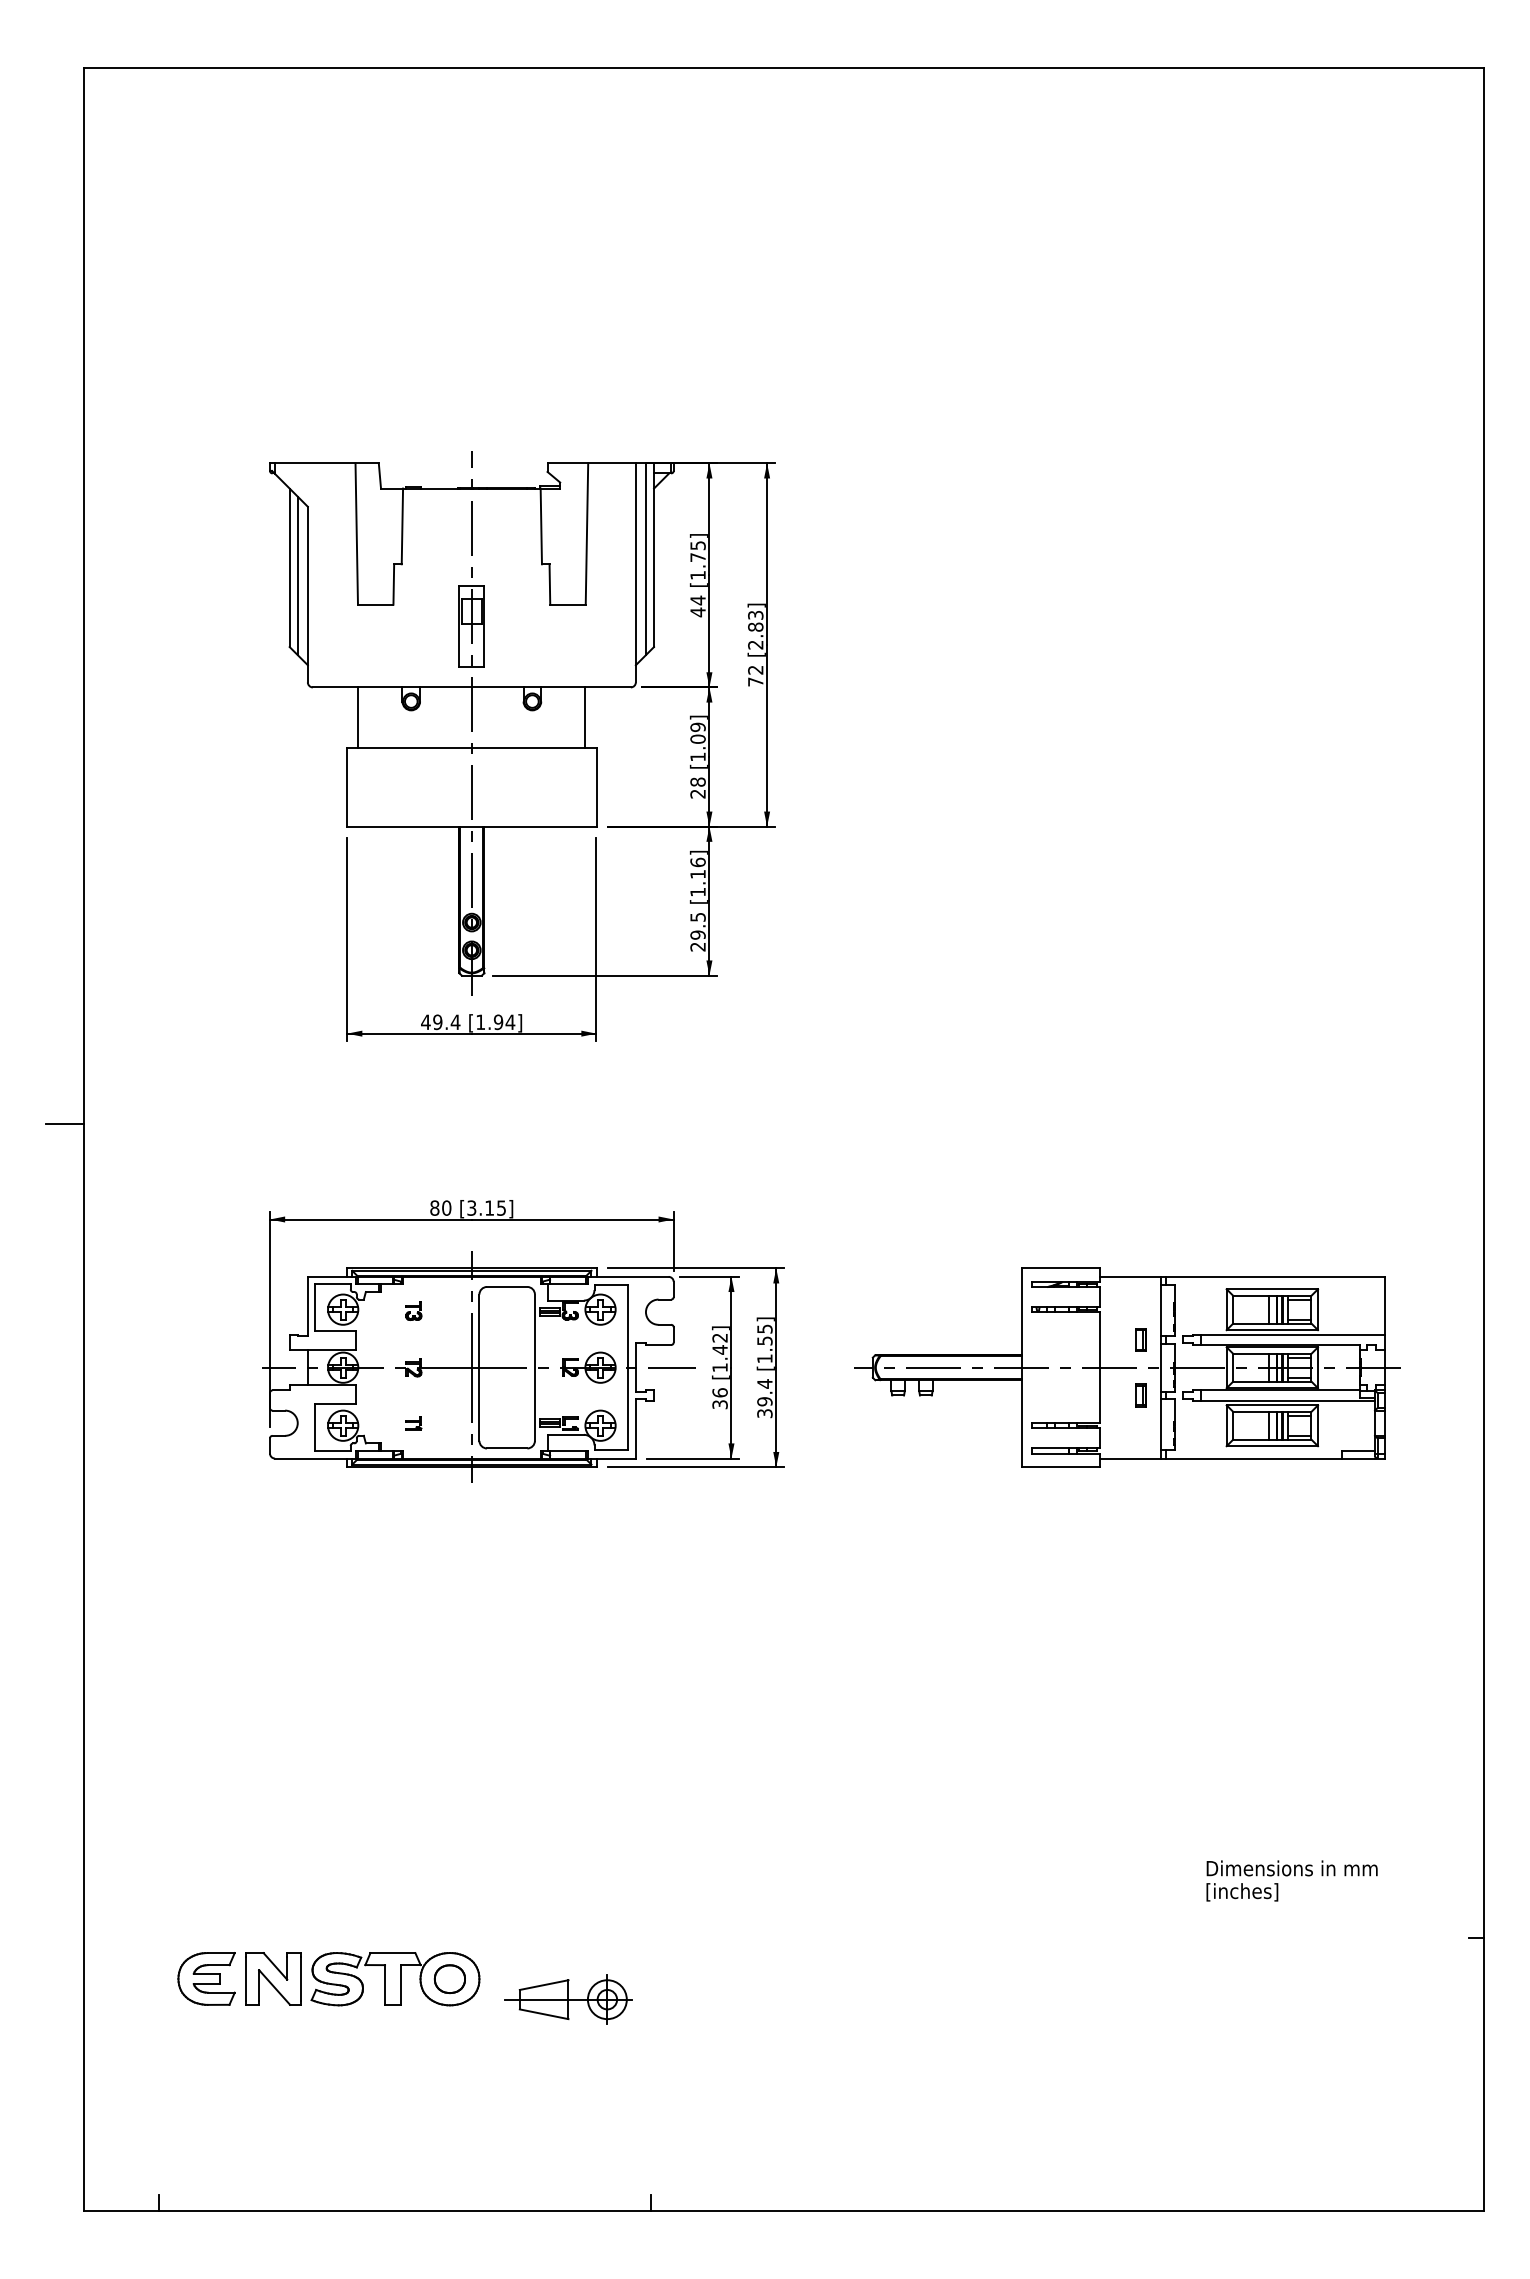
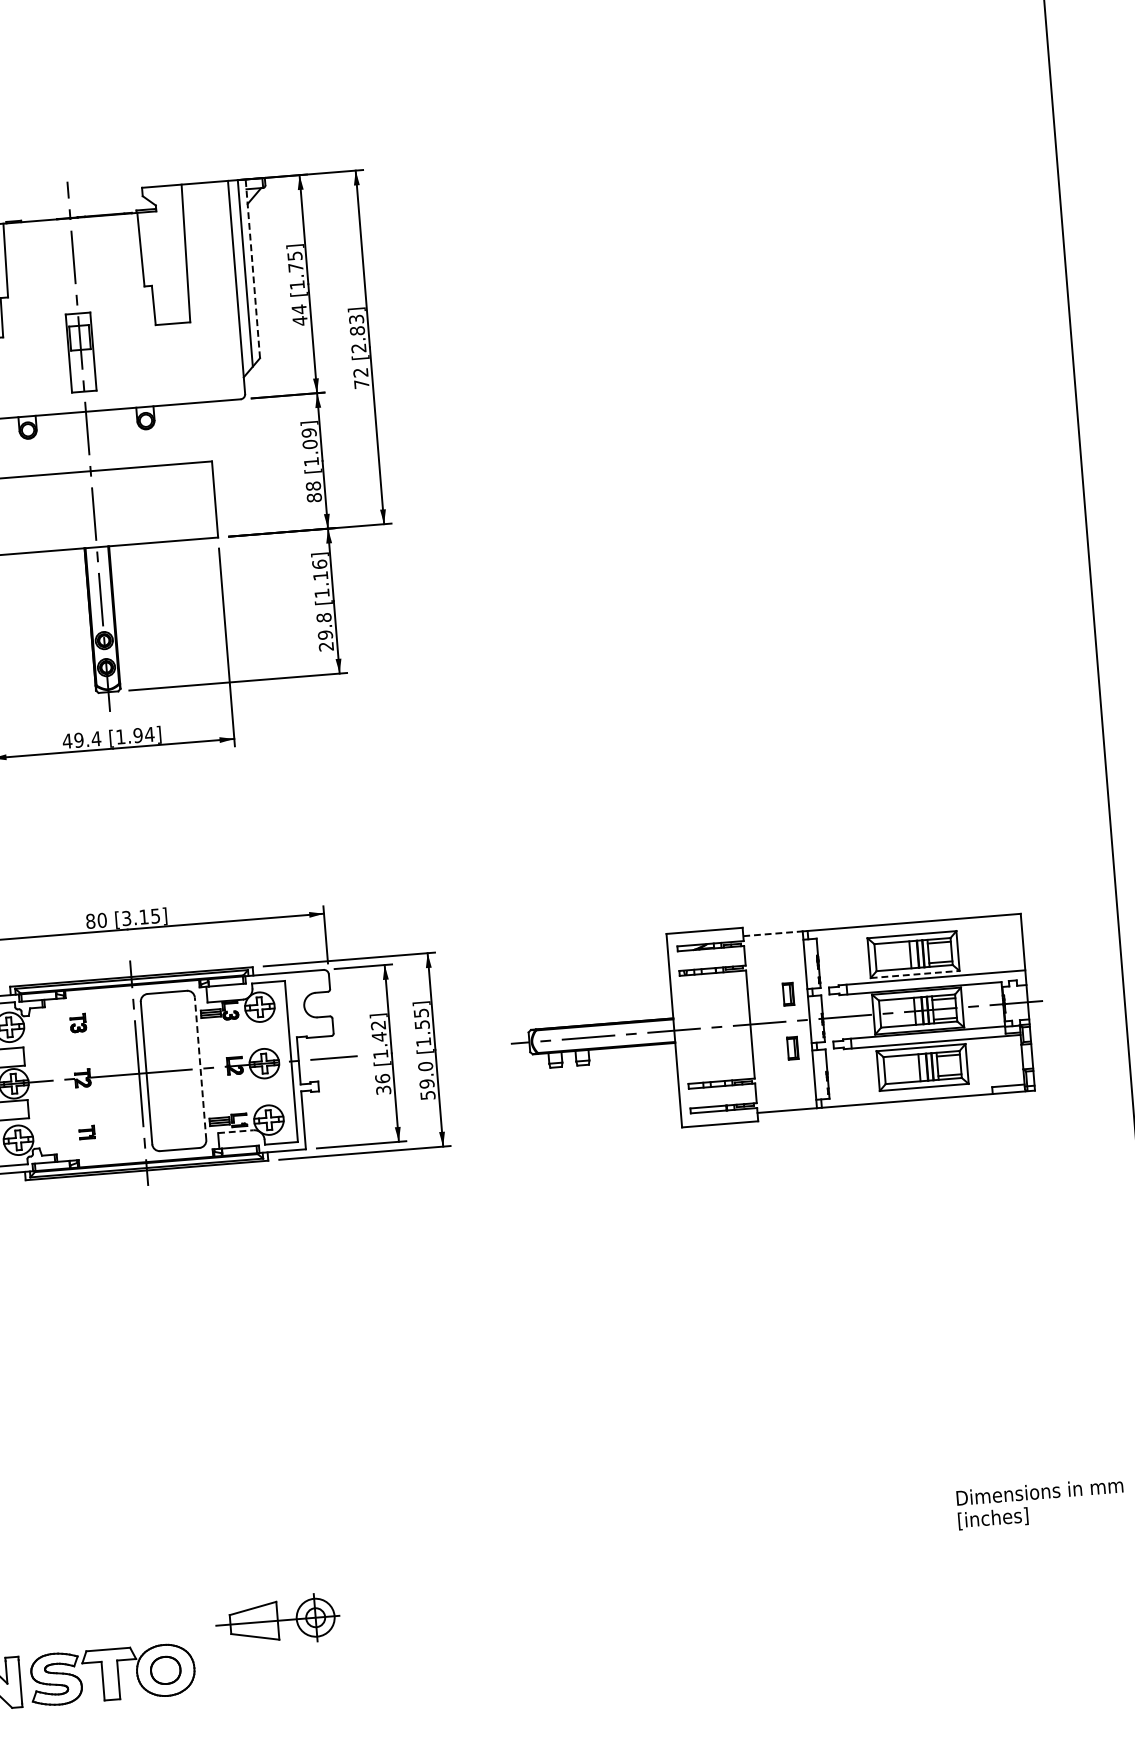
line: (654, 555) -> (253, 269), solid -> dashed
line: (585, 717) -> (198, 432), removed
text: (697, 793) -> (313, 497), 28 -> 88
text: (697, 916) -> (323, 617), 29.5 -> 29.8
line: (1130, 1276) -> (772, 933), solid -> dashed
line: (1272, 1330) -> (915, 974), solid -> dashed
line: (534, 1367) -> (200, 1068), solid -> dashed
text: (764, 1398) -> (426, 1080), 39.4 -> 59.0
line: (566, 1434) -> (236, 1131), solid -> dashed
text: (1291, 1880) -> (1040, 1503), moved
part: (568, 1999) -> (277, 1620), moved

